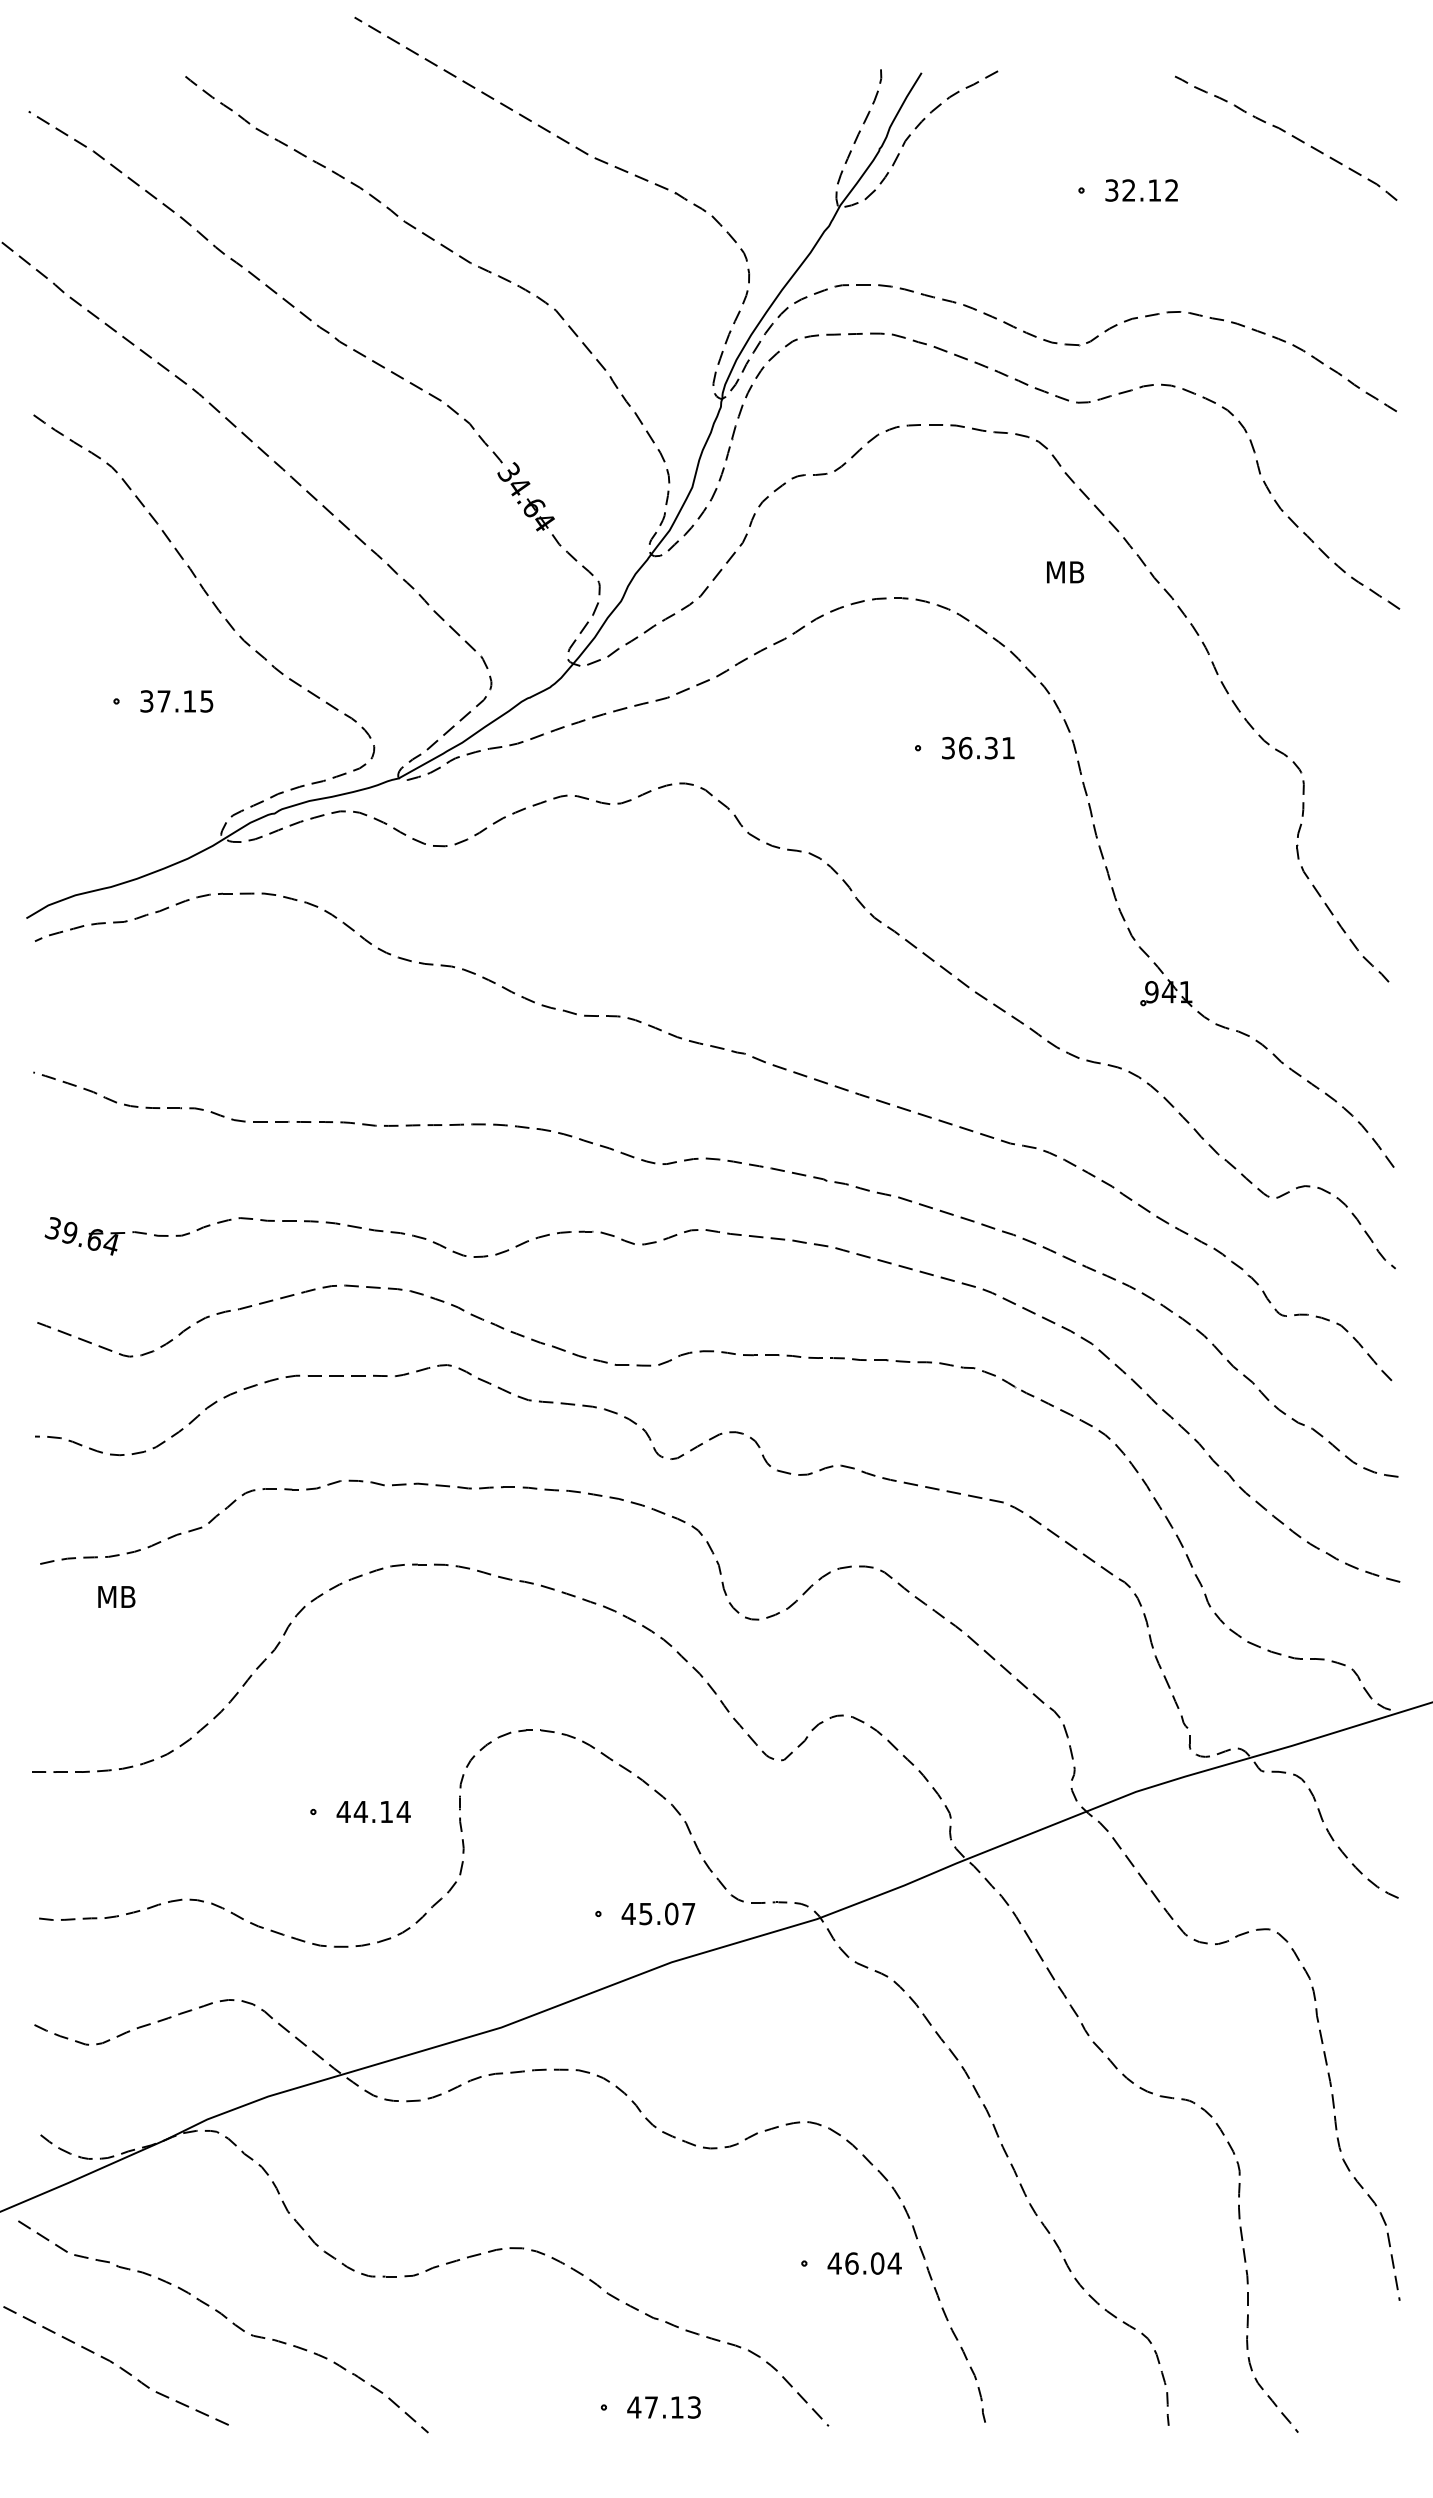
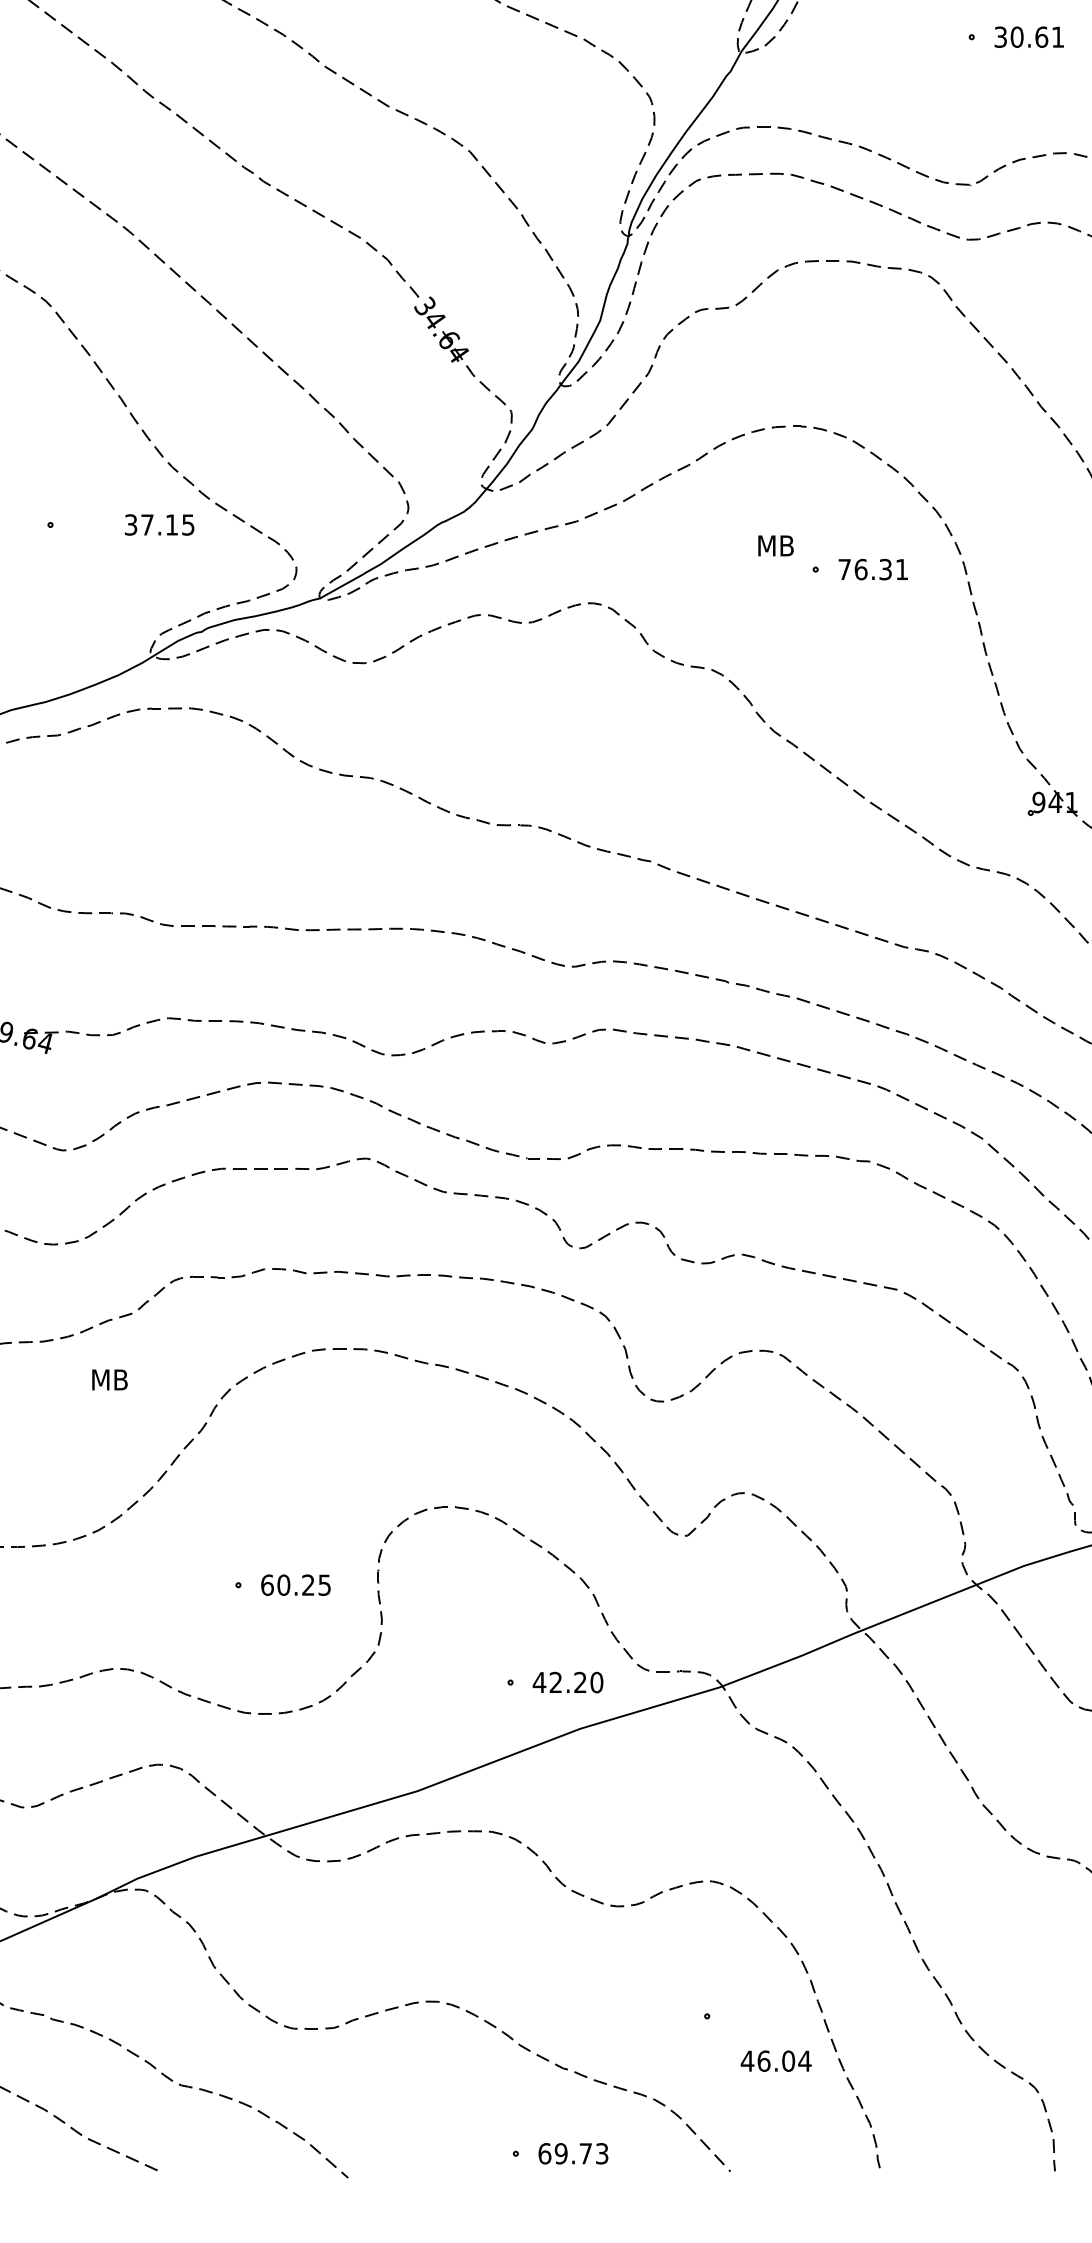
text: (1150, 190) -> (1037, 37), 32.12 -> 30.61
text: (1065, 572) -> (776, 546), moved
text: (176, 701) -> (159, 525), moved
text: (948, 747) -> (844, 568), 36.31 -> 76.31
text: (116, 1596) -> (109, 1379), moved
text: (373, 1811) -> (295, 1584), 44.14 -> 60.25
text: (667, 1913) -> (576, 1682), 45.07 -> 42.20
text: (864, 2263) -> (776, 2061), moved
text: (655, 2407) -> (565, 2153), 47.13 -> 69.73

